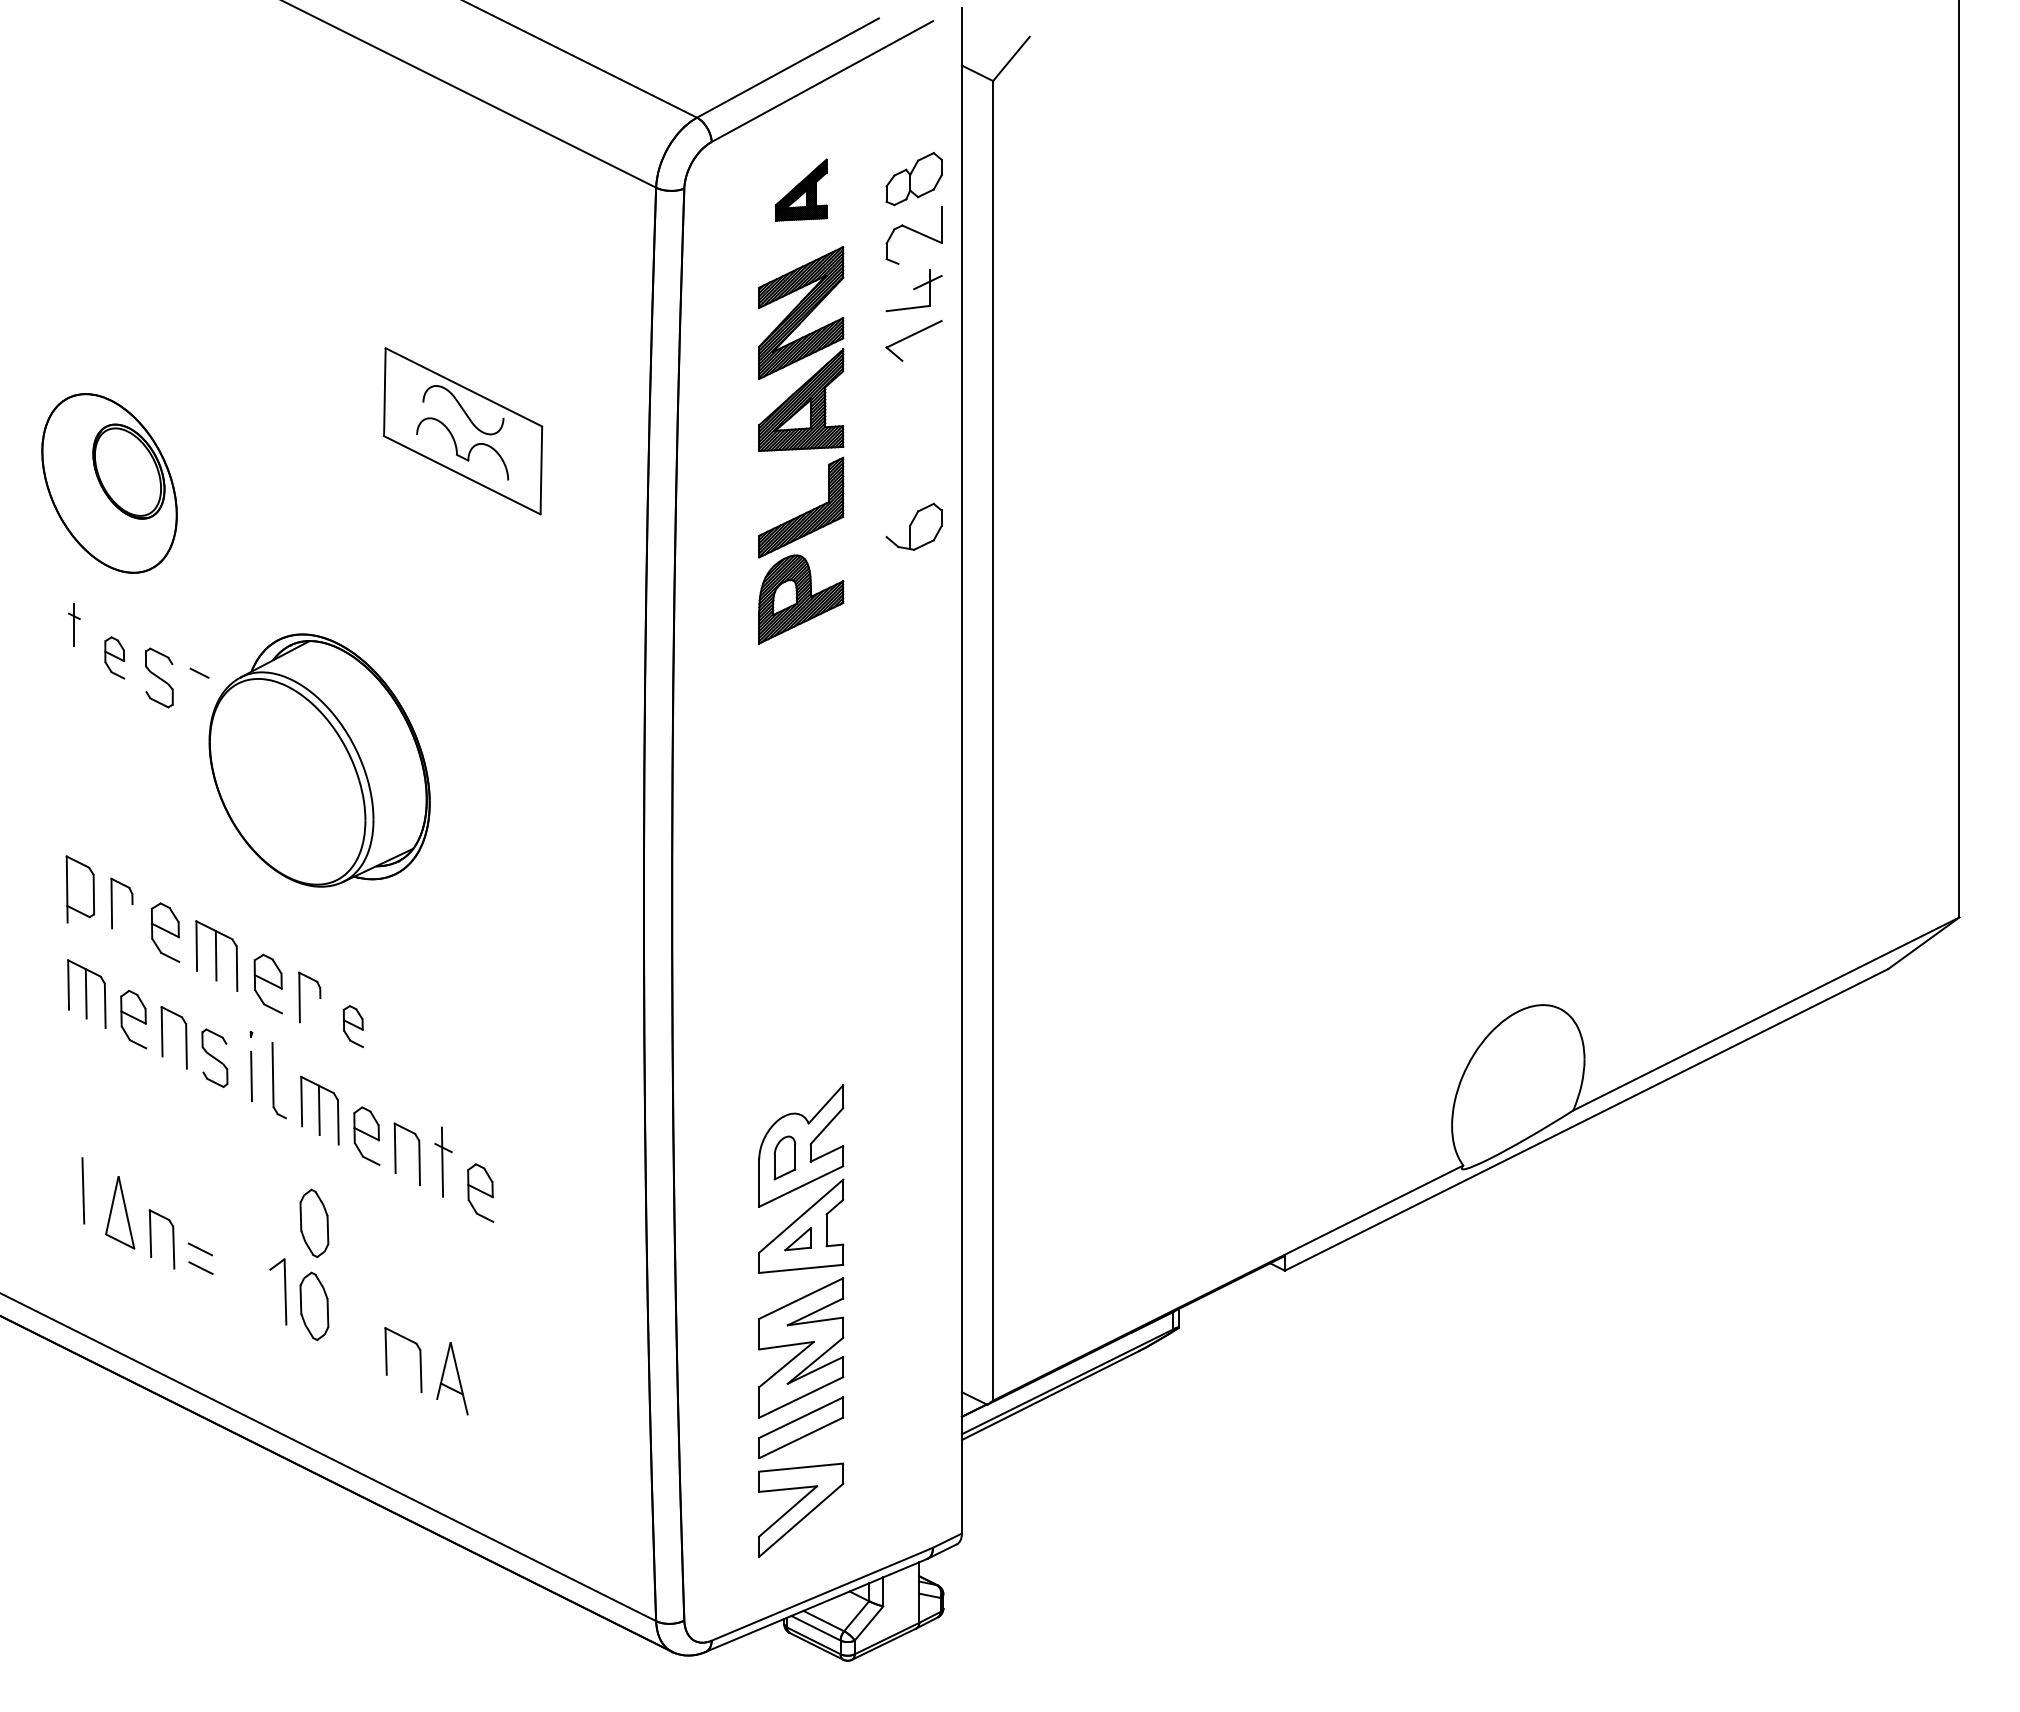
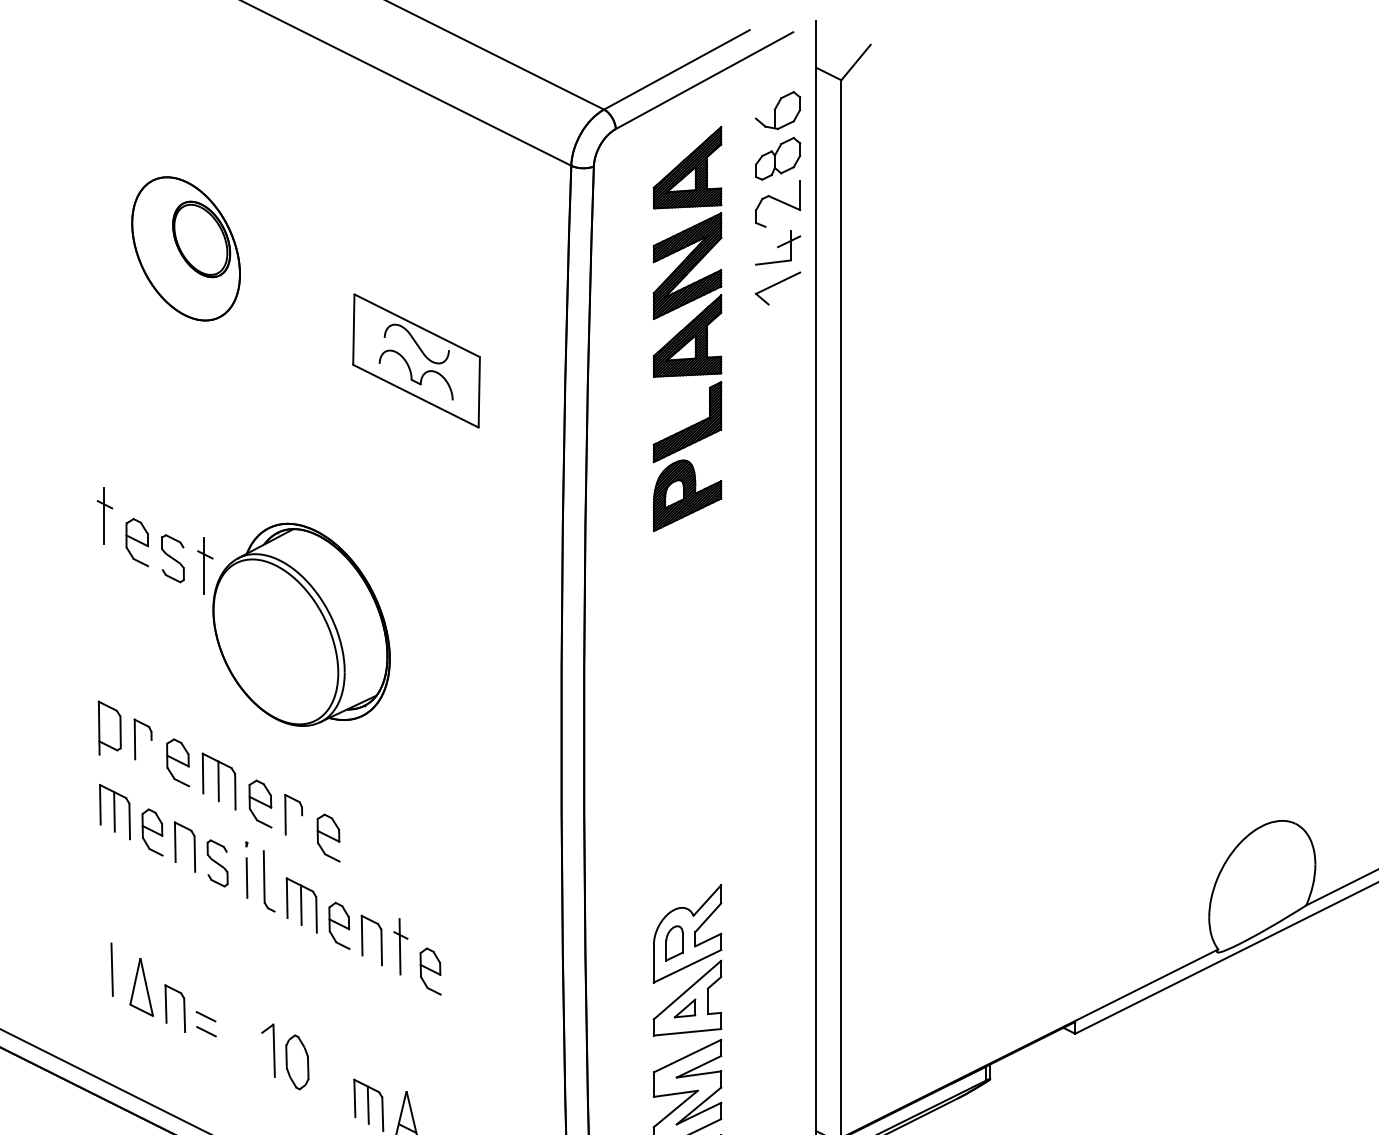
part: (801, 189) -> (687, 167), size x1.67
part: (109, 483) -> (186, 248), moved
part: (913, 526) -> (777, 110), moved
part: (74, 624) -> (105, 515), size x1.67
part: (114, 657) -> (137, 542), size x1.43
line: (198, 687) -> (204, 566), added
part: (353, 1026) -> (328, 838), size x1.43
part: (314, 1223) -> (297, 995), removed
line: (402, 1359) -> (367, 1104), added

